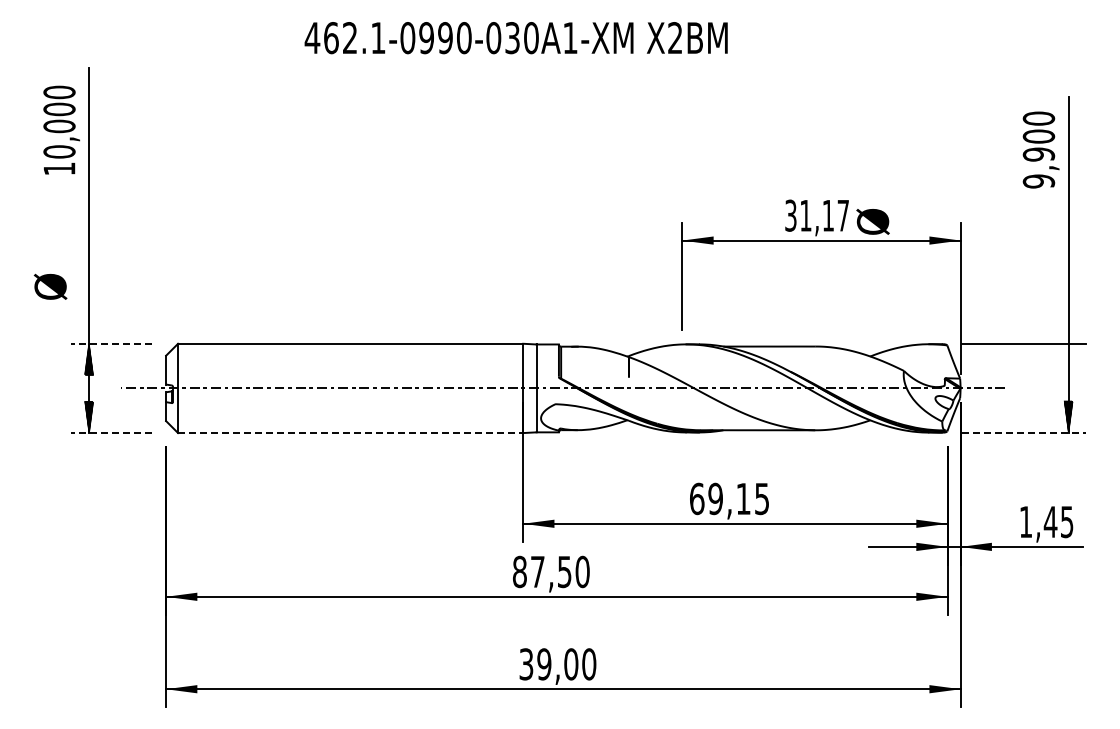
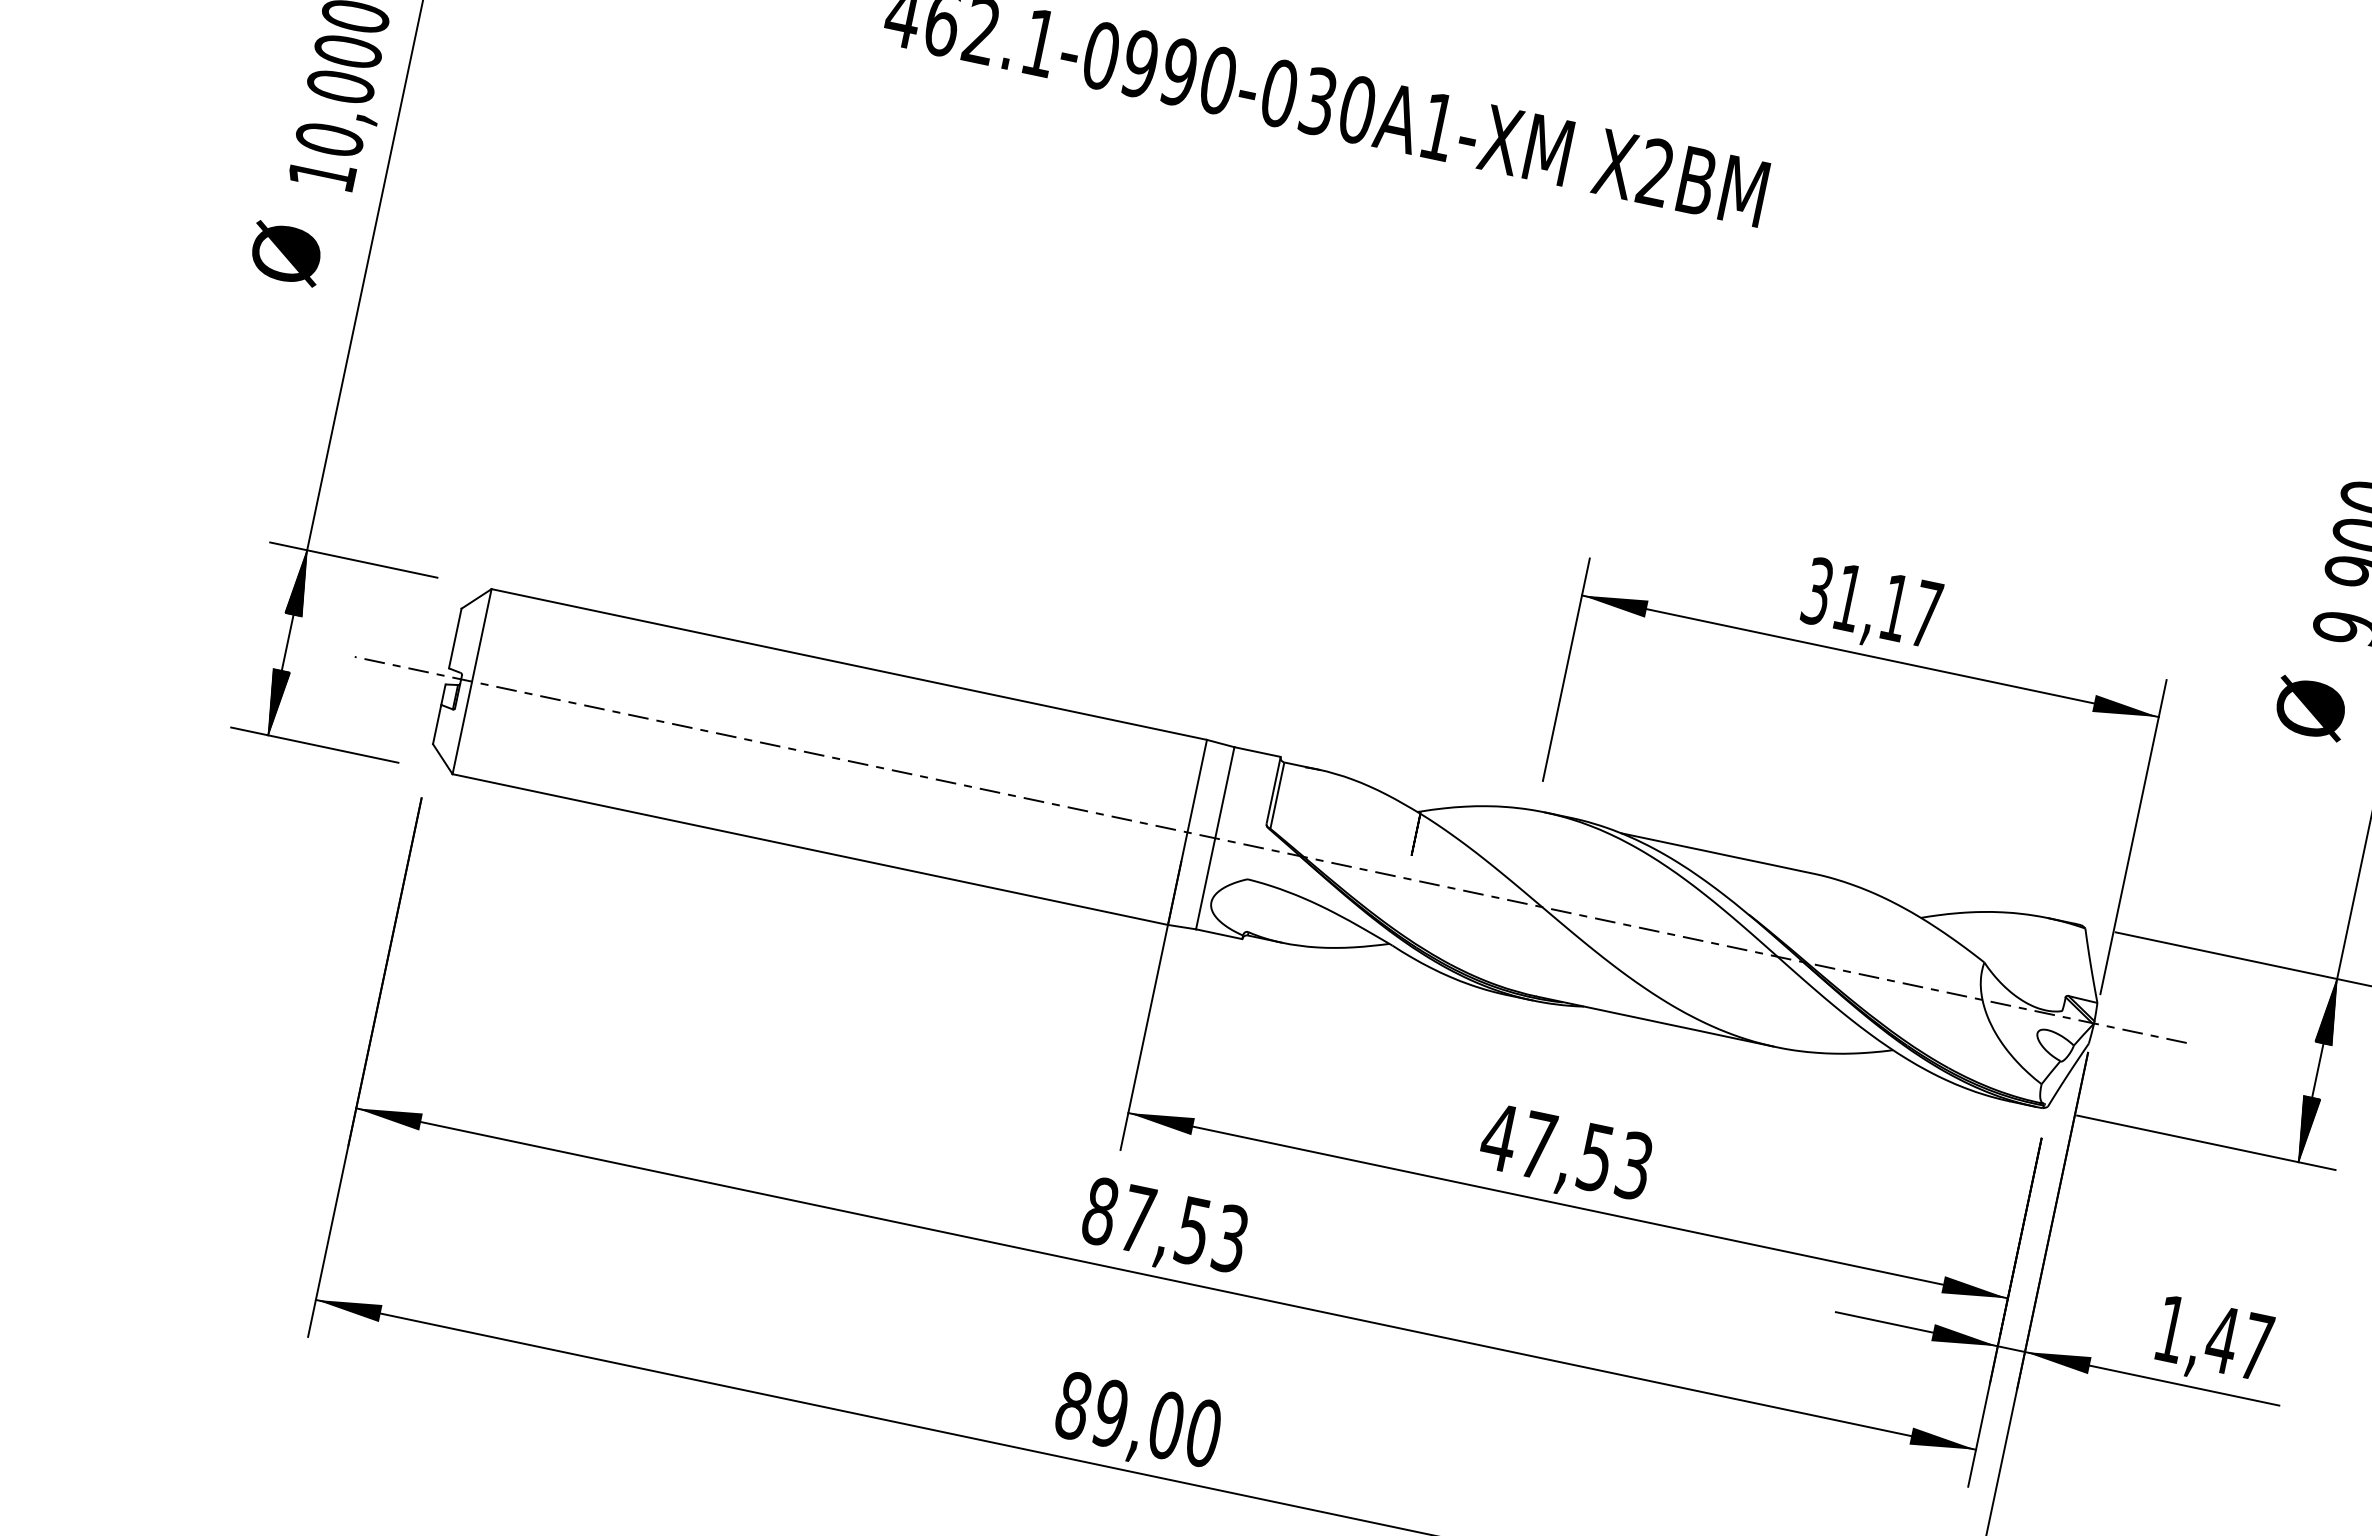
text: (872, 221) -> (2309, 707), moved
text: (50, 286) -> (286, 252), moved
line: (111, 343) -> (353, 559), dashed -> solid
hatch: (1068, 359) -> (2330, 1010), added
line: (1024, 432) -> (2207, 1142), dashed -> solid
line: (111, 433) -> (314, 746), dashed -> solid
line: (350, 433) -> (809, 850), dashed -> solid
text: (729, 498) -> (1566, 1150), 69,15 -> 47,53
text: (1067, 522) -> (2257, 1348), 1,45 -> 1,47
text: (582, 571) -> (1230, 1237), 87,50 -> 87,53
text: (526, 664) -> (1073, 1406), 39,00 -> 89,00

